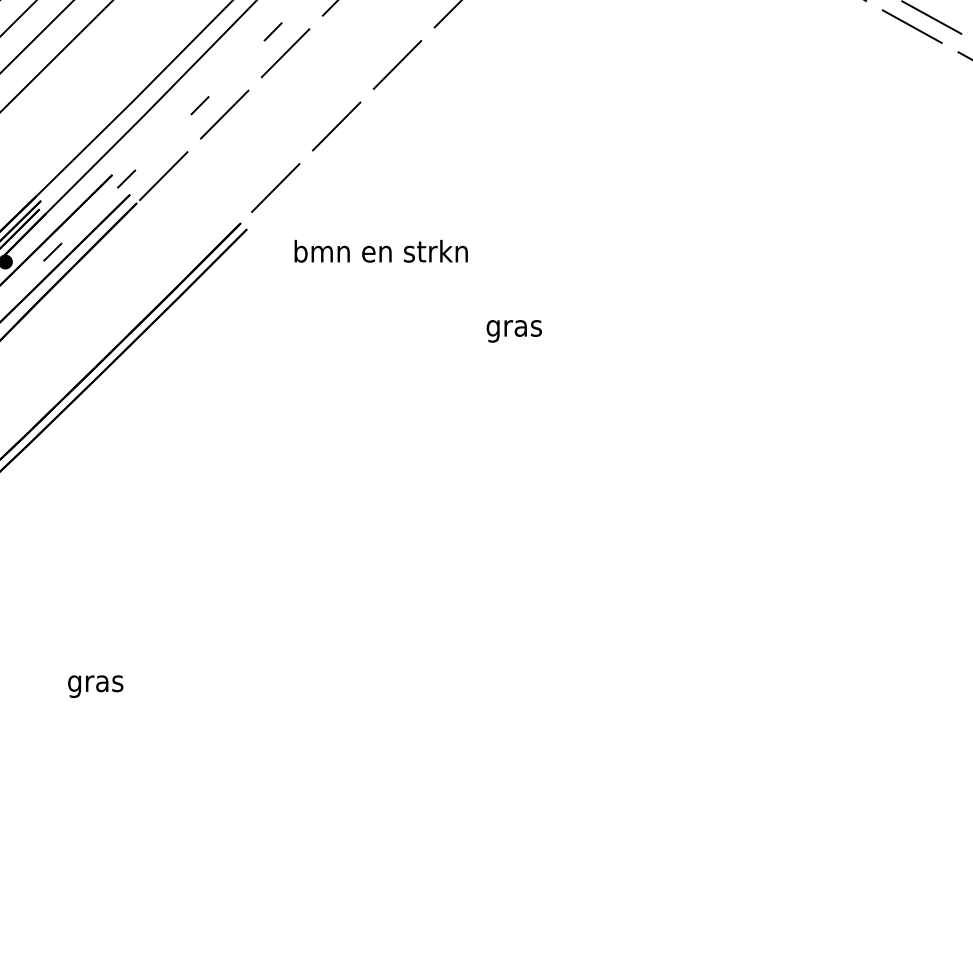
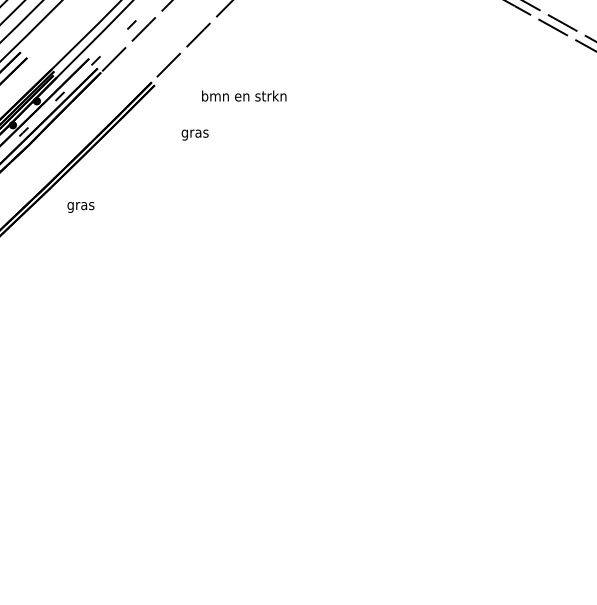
text: (381, 250) -> (244, 95), moved
text: (512, 330) -> (194, 134), moved
text: (94, 686) -> (80, 207), moved

